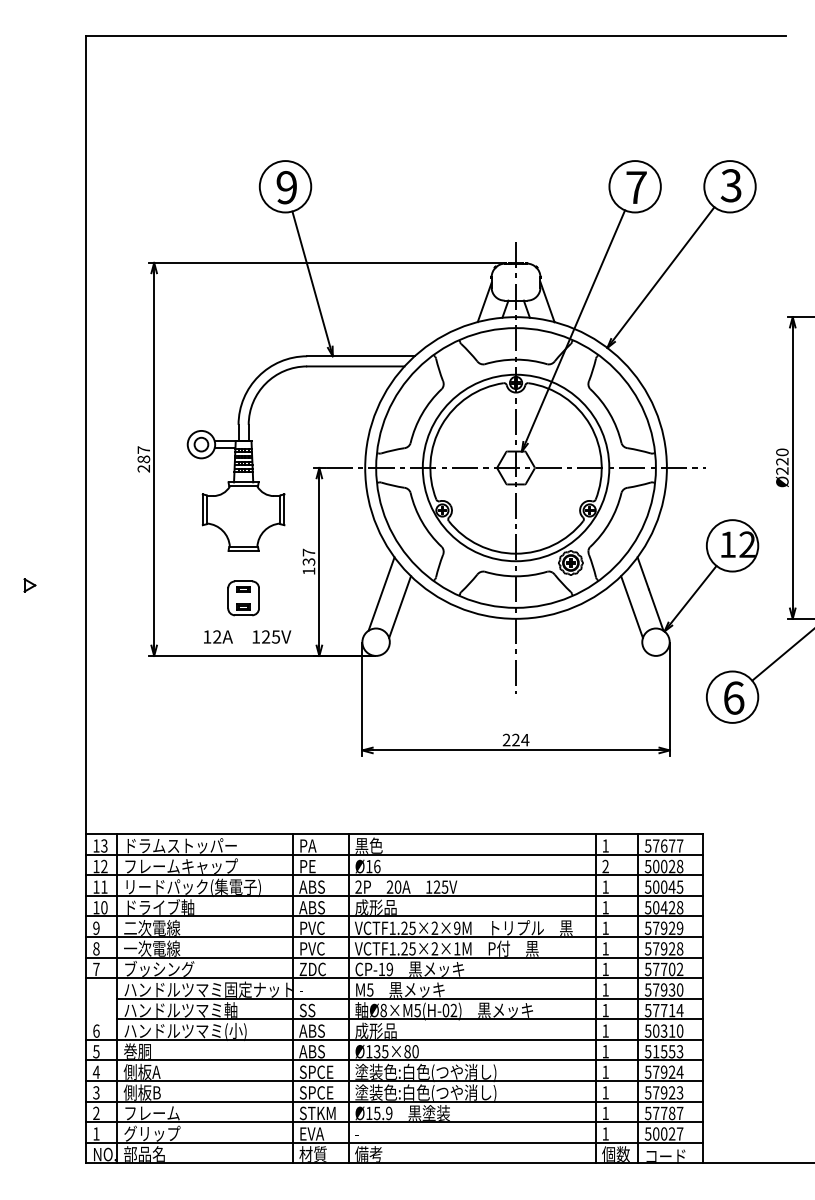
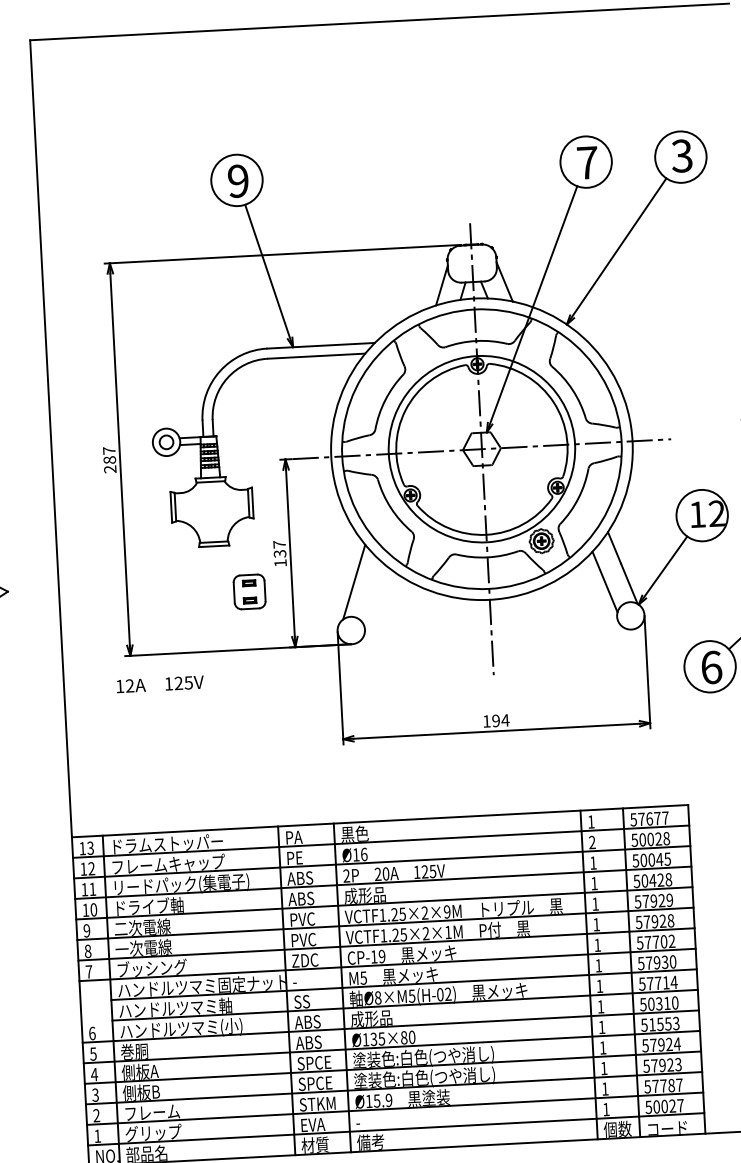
part: (243, 598) -> (249, 592), moved
line: (400, 607) -> (373, 594), removed
text: (247, 636) -> (160, 683), moved
text: (510, 739) -> (490, 720), 224 -> 194

